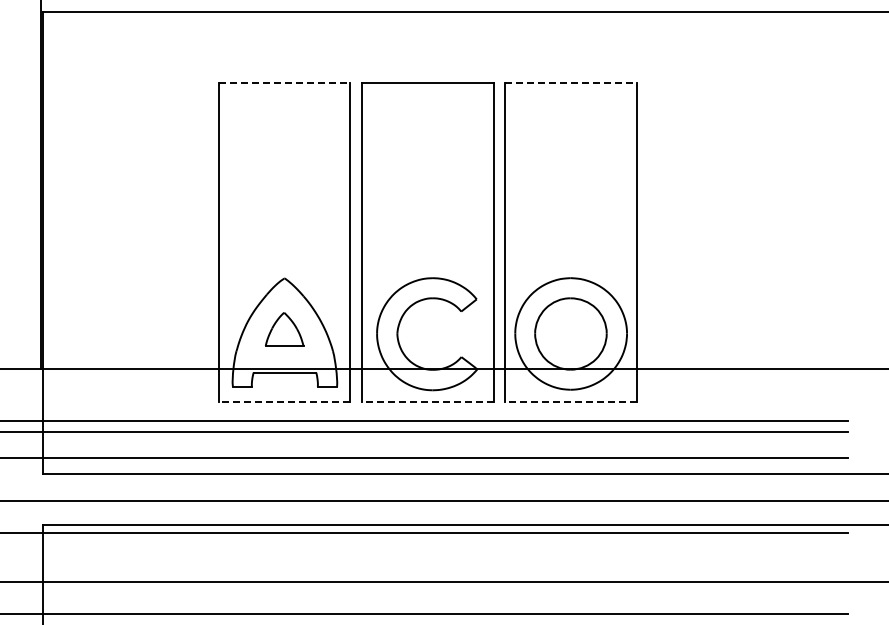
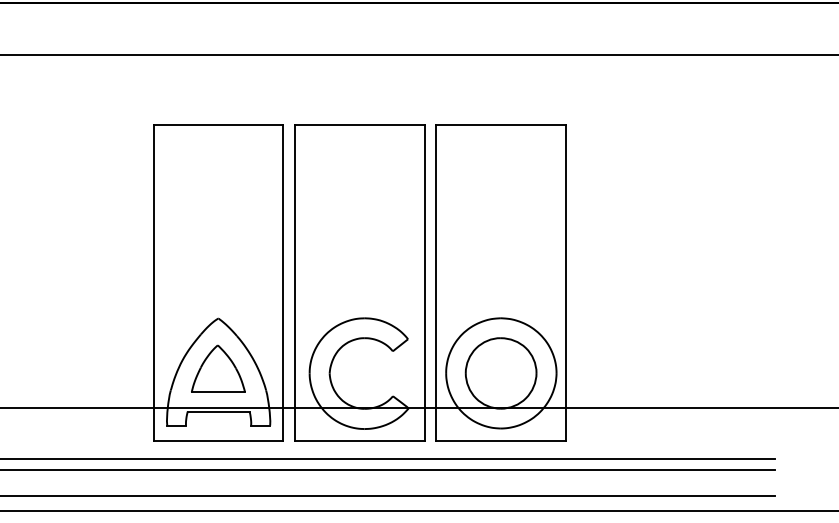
line: (285, 82) -> (219, 125), dashed -> solid
line: (570, 82) -> (500, 125), dashed -> solid
part: (284, 329) -> (218, 368), size x1.43
line: (284, 402) -> (218, 441), dashed -> solid
line: (427, 402) -> (359, 441), dashed -> solid
line: (570, 402) -> (500, 441), dashed -> solid

